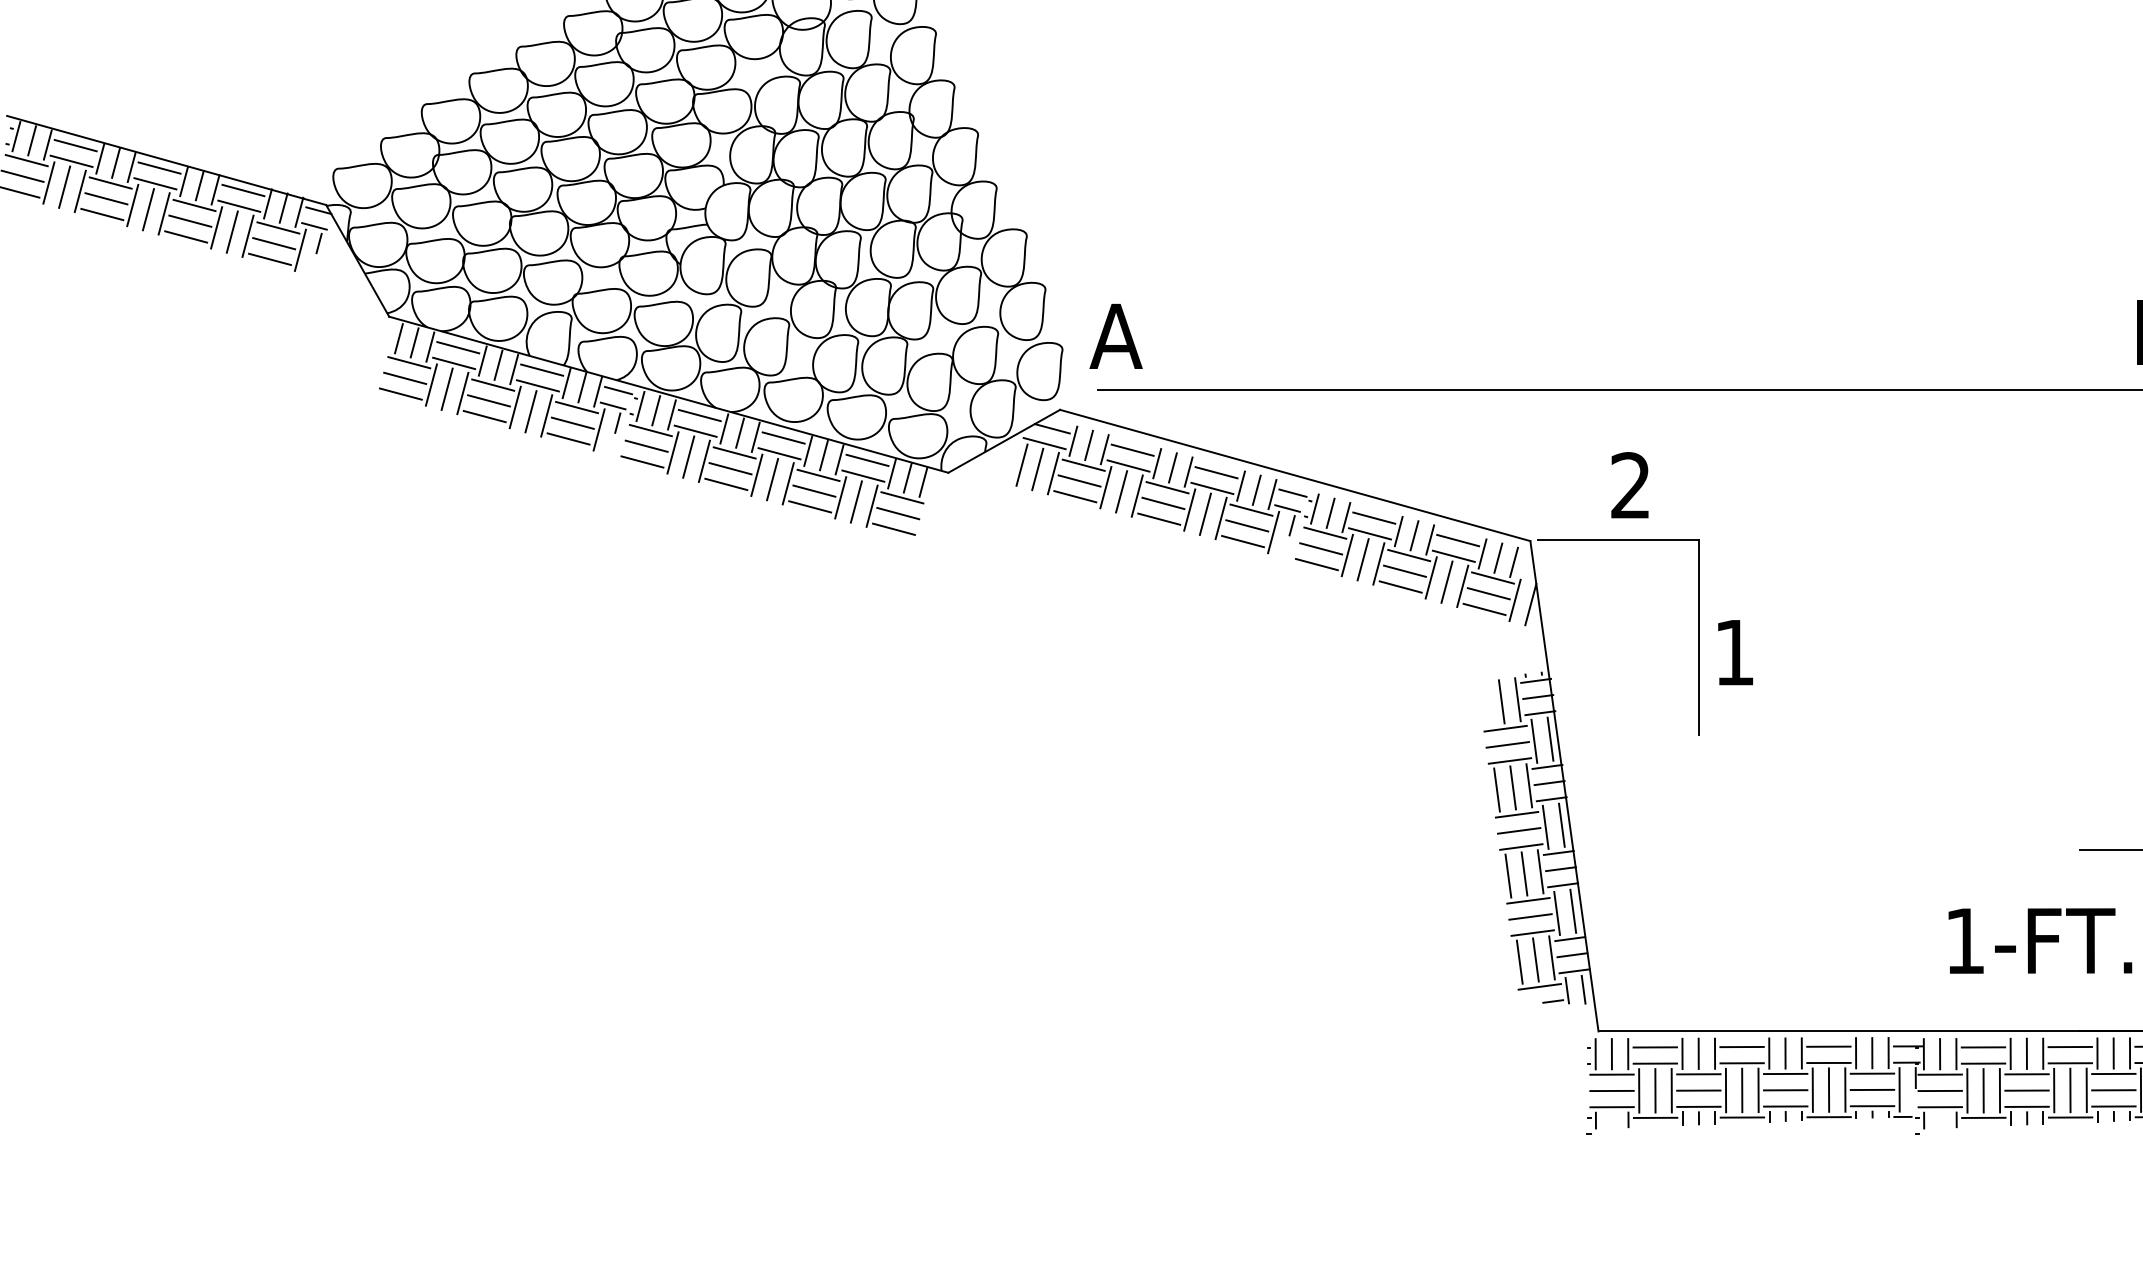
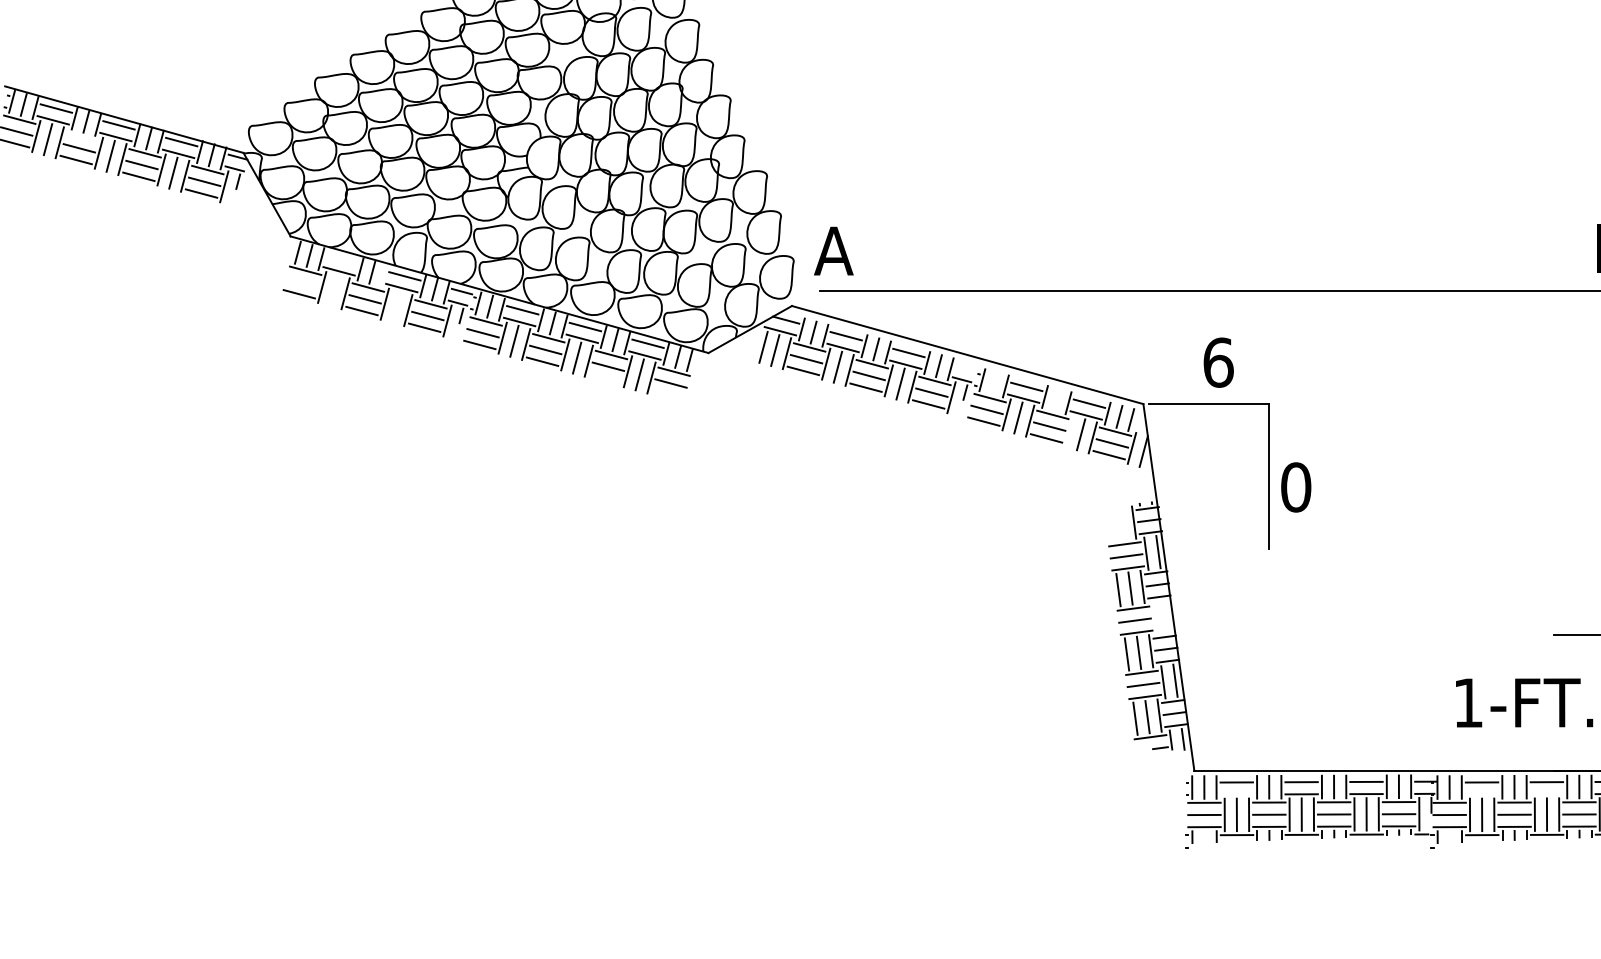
line: (110, 182) -> (82, 136), removed
line: (458, 347) -> (342, 259), removed
line: (514, 369) -> (384, 275), removed
line: (405, 378) -> (302, 282), removed
line: (446, 388) -> (333, 290), removed
line: (530, 411) -> (396, 307), removed
text: (1631, 485) -> (1218, 362), 2 -> 6
line: (1292, 492) -> (965, 367), removed
line: (810, 506) -> (605, 378), removed
line: (1330, 512) -> (994, 382), removed
line: (893, 528) -> (667, 394), removed
line: (1414, 535) -> (1056, 399), removed
line: (1430, 577) -> (1068, 431), removed
text: (1734, 652) -> (1295, 487), 1 -> 0
line: (1501, 701) -> (1121, 523), removed
line: (1561, 824) -> (1166, 615), removed
line: (1545, 826) -> (1154, 617), removed
line: (1655, 1063) -> (1236, 794), removed
line: (1983, 1063) -> (1482, 794), removed
line: (2070, 1063) -> (1547, 794), removed

